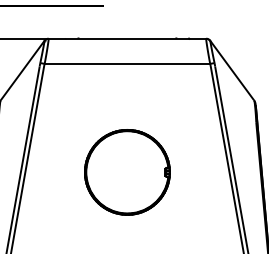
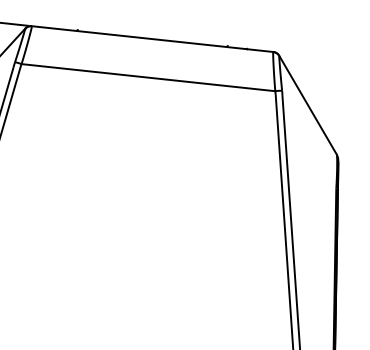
part: (127, 172) -> (130, 244), removed

